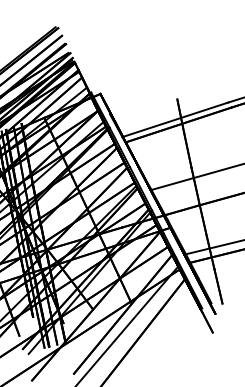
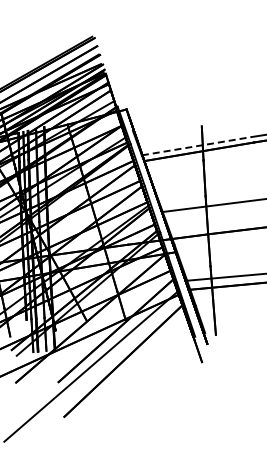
line: (175, 120) -> (196, 146), solid -> dashed

